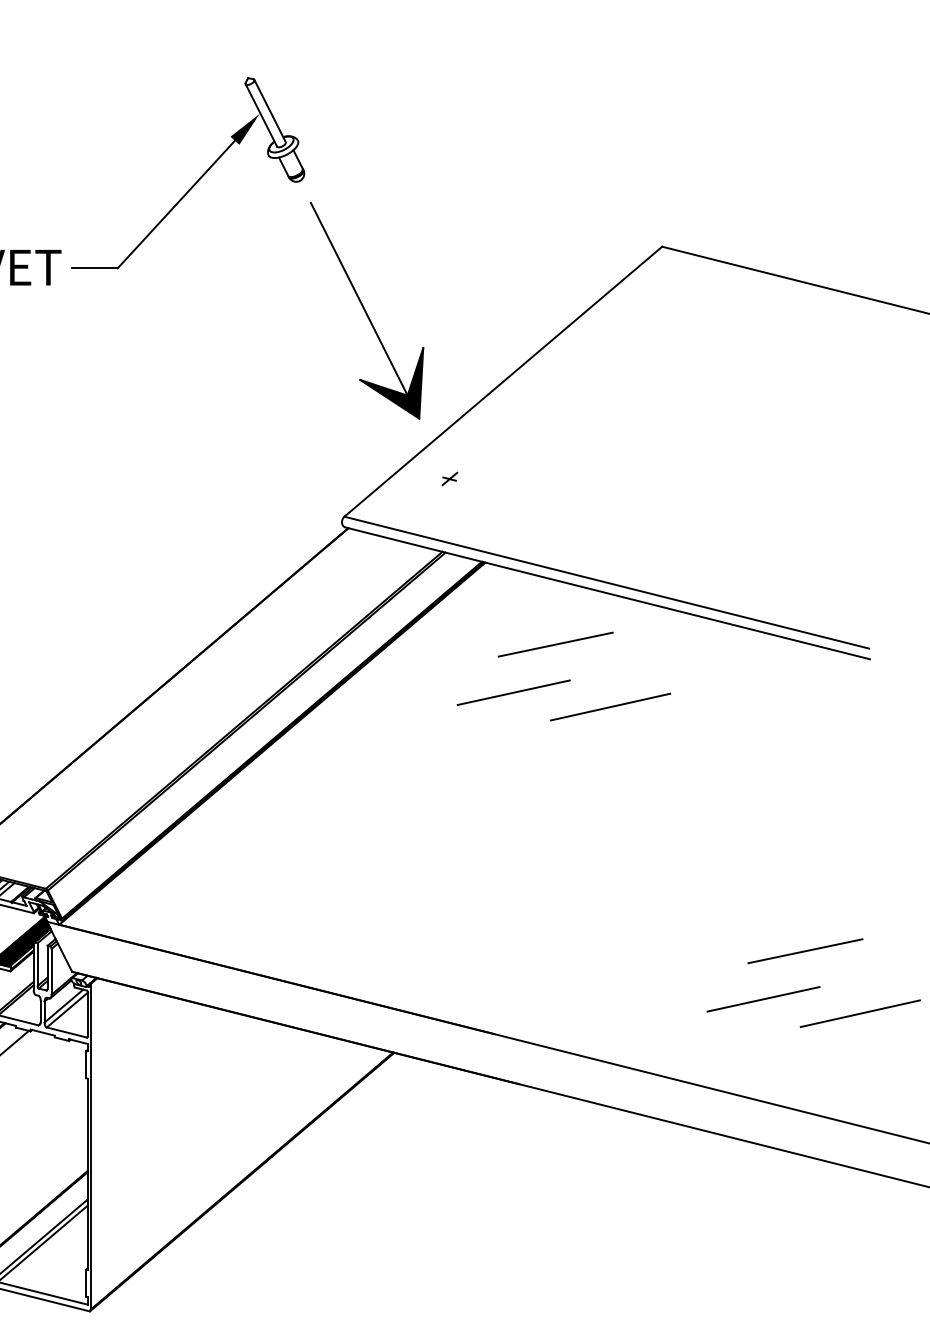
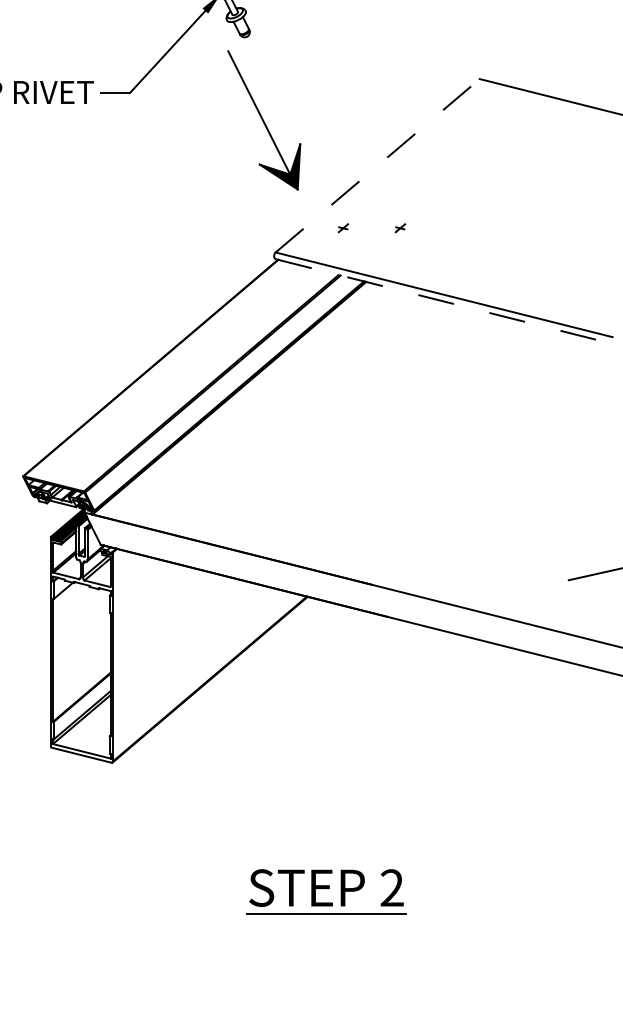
part: (367, 311) -> (264, 120), moved
line: (502, 381) -> (377, 165), solid -> dashed
part: (538, 479) -> (400, 228), added
line: (607, 593) -> (444, 301), solid -> dashed
line: (554, 644) -> (410, 334), removed
line: (513, 692) -> (384, 365), removed
line: (610, 706) -> (446, 374), removed
line: (805, 951) -> (571, 531), removed
line: (762, 999) -> (544, 562), removed

